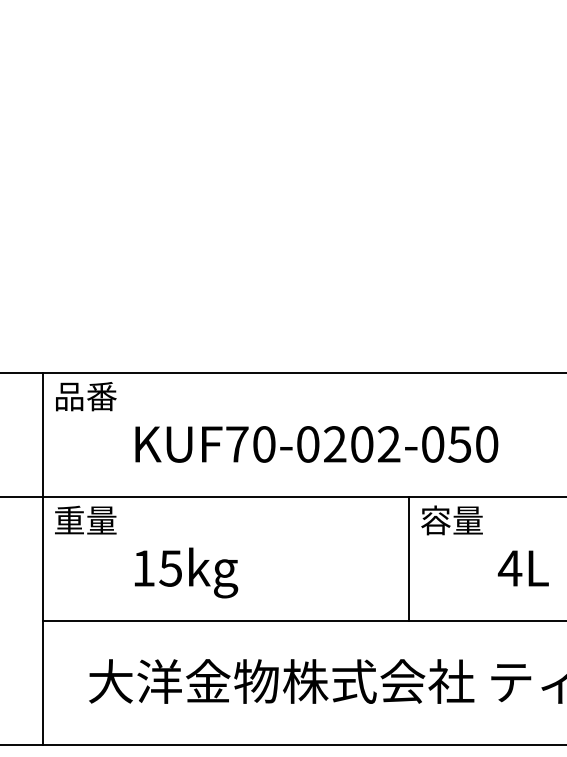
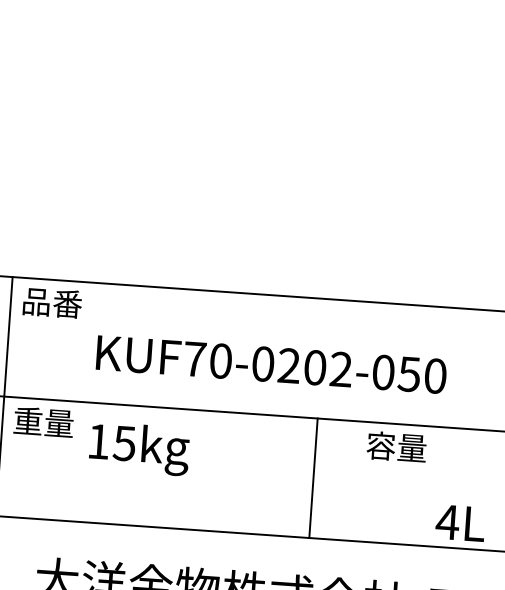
line: (409, 558) -> (313, 478), moved
text: (522, 568) -> (459, 523), moved
text: (186, 572) -> (139, 448), moved

